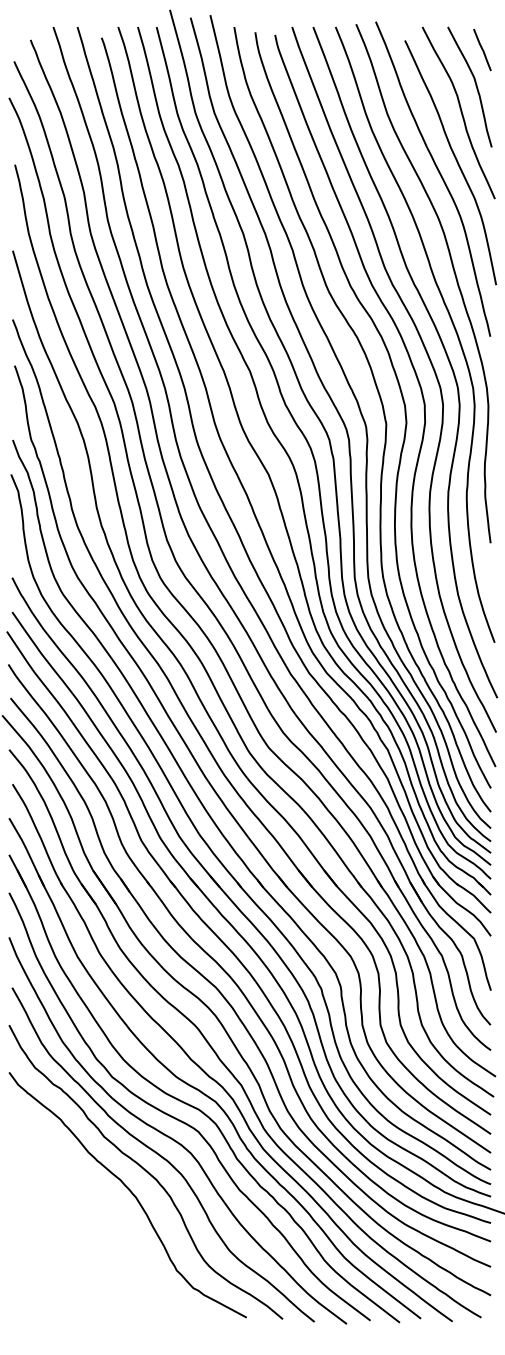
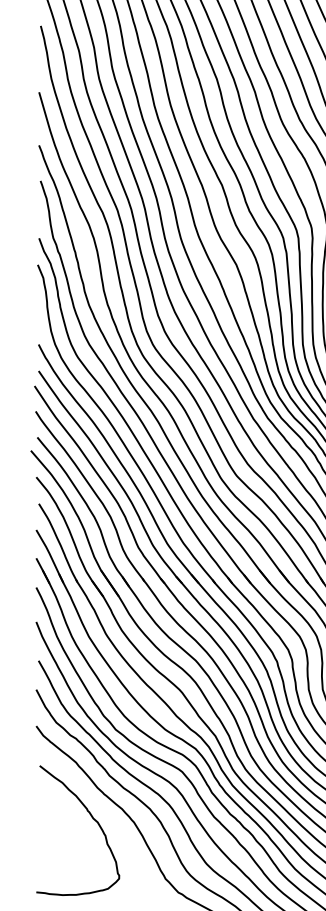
curve: (80, 1190) -> (91, 817), added

